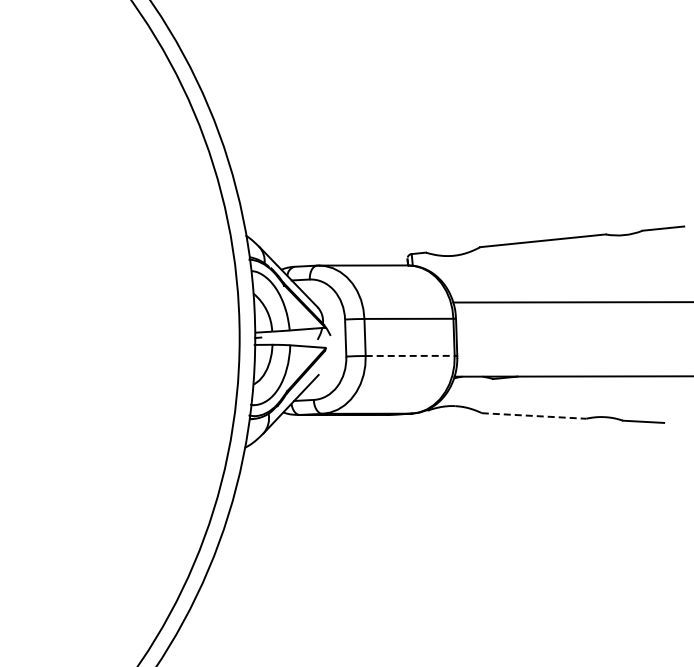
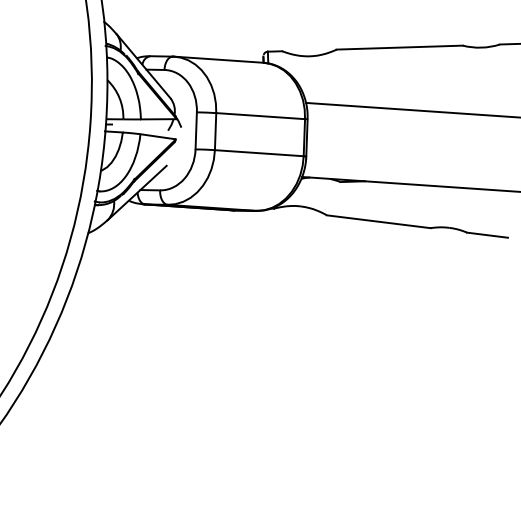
line: (410, 355) -> (259, 152), dashed -> solid
line: (534, 416) -> (379, 222), dashed -> solid

